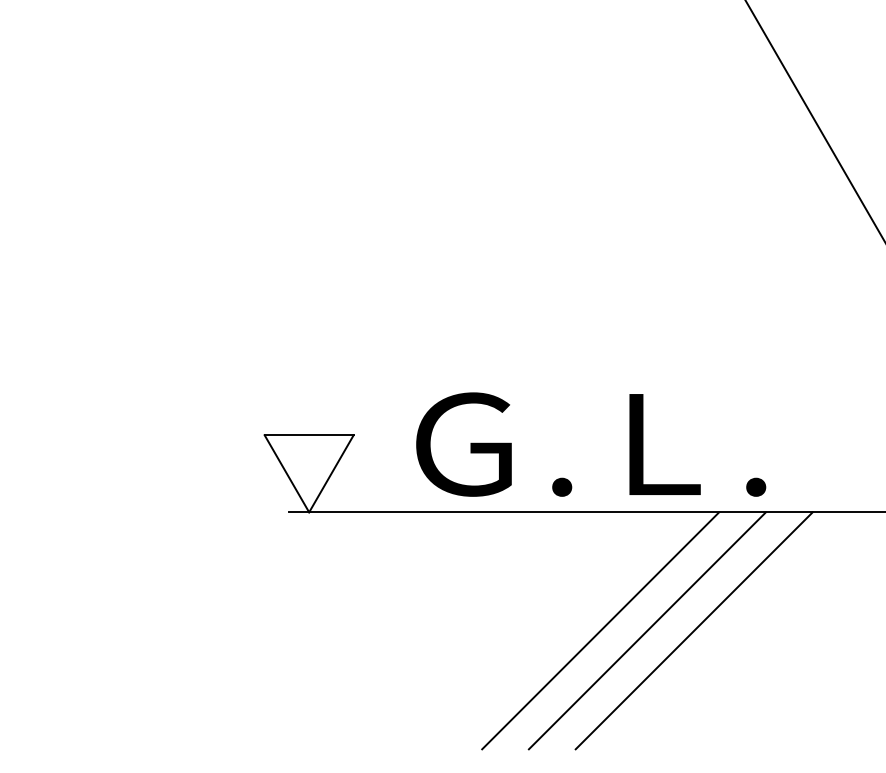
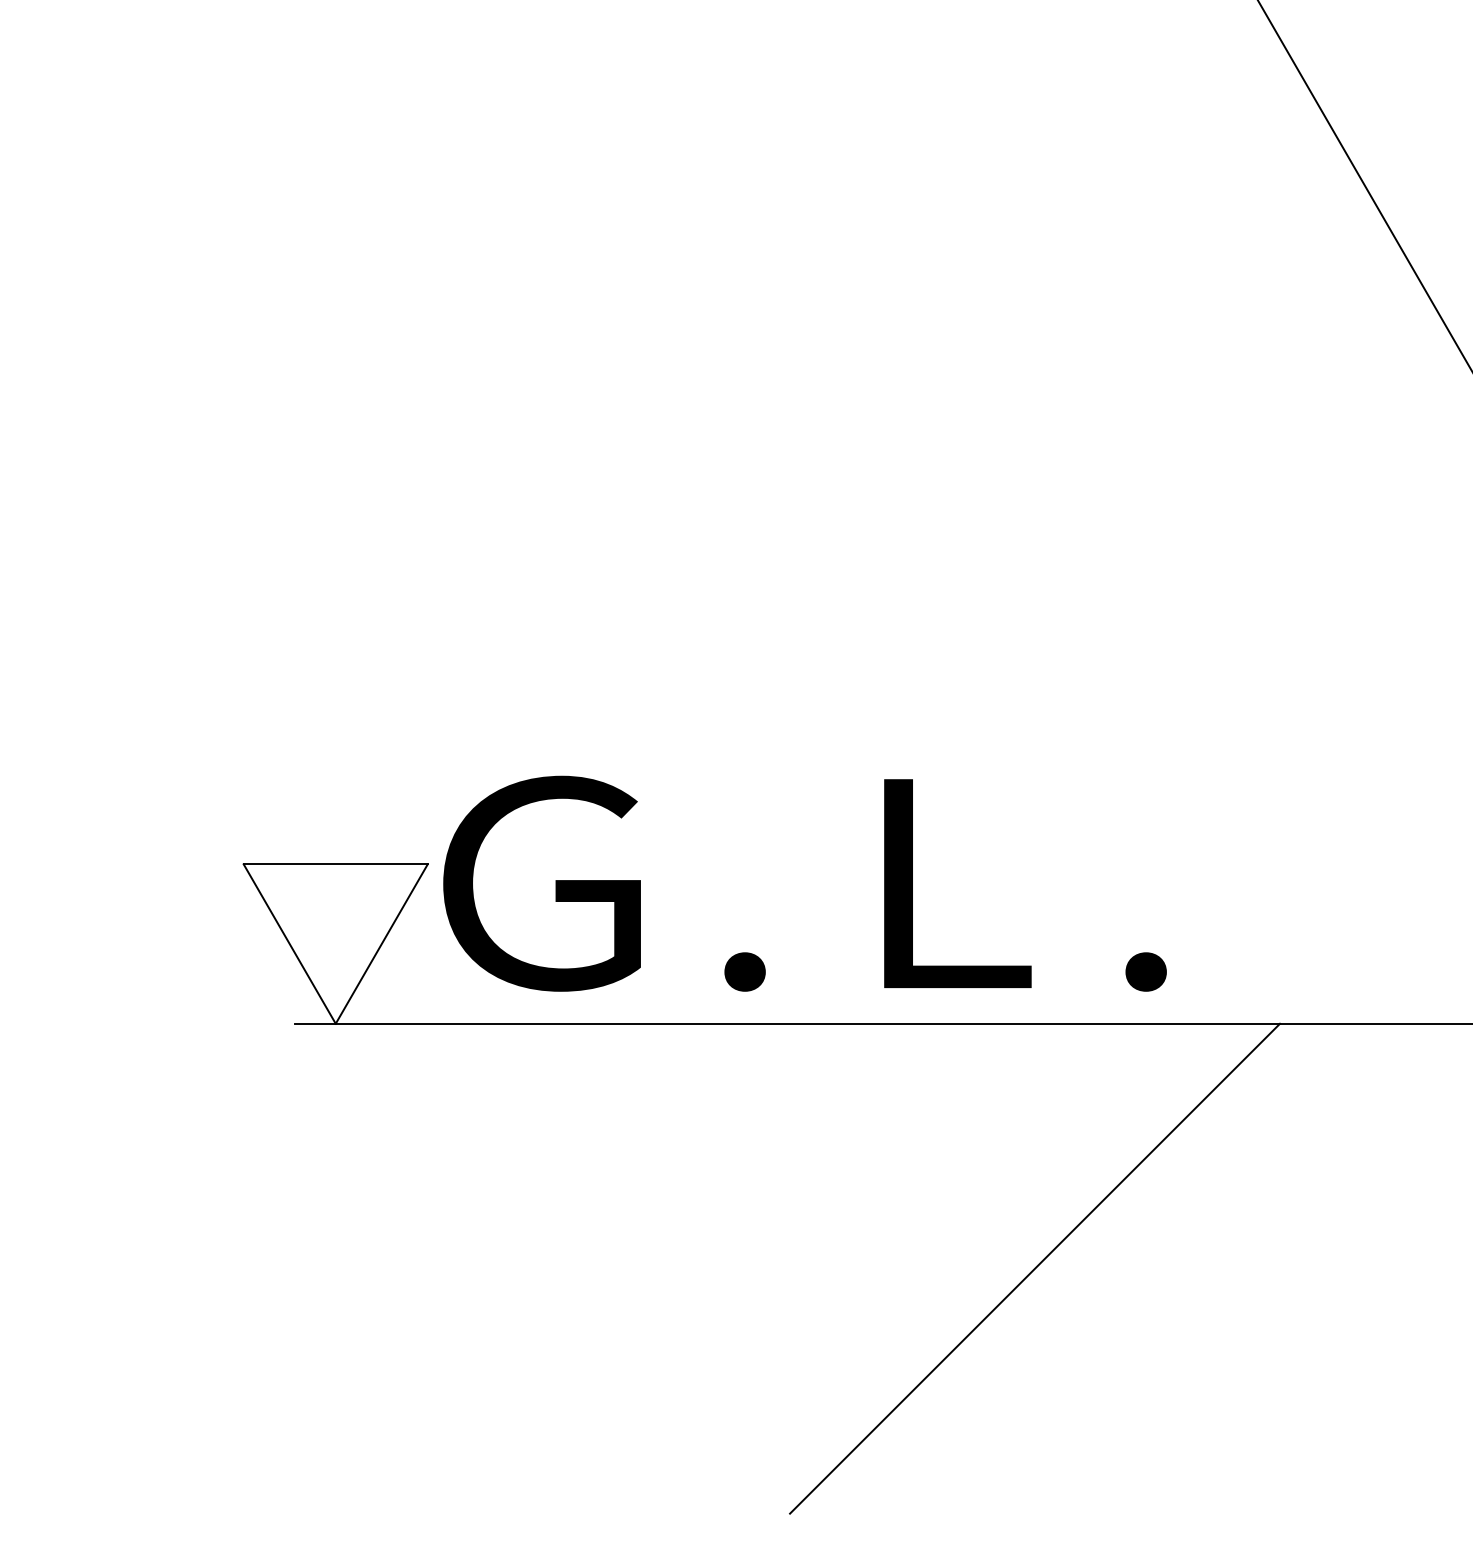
text: (591, 444) -> (805, 883), moved
line: (600, 630) -> (937, 1268), removed
line: (693, 630) -> (1130, 1268), removed

